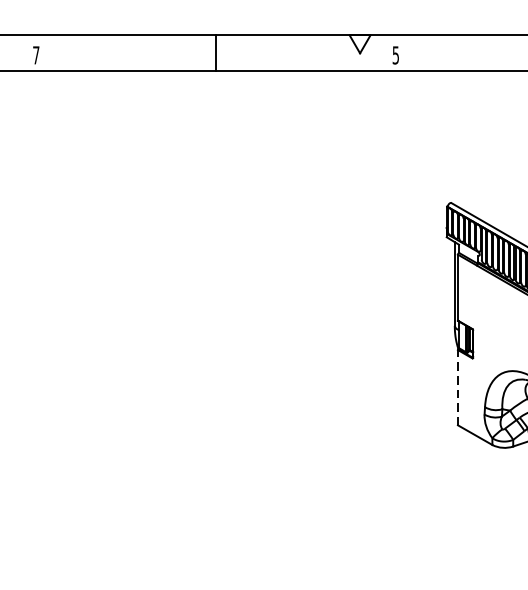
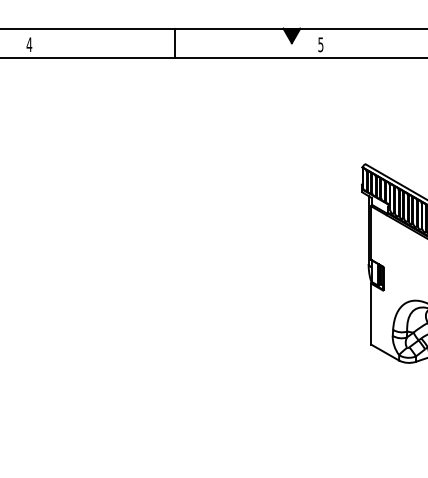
fill: (359, 43) -> (291, 35), added
text: (36, 55) -> (29, 44), 7 -> 4
line: (458, 388) -> (371, 314), dashed -> solid

